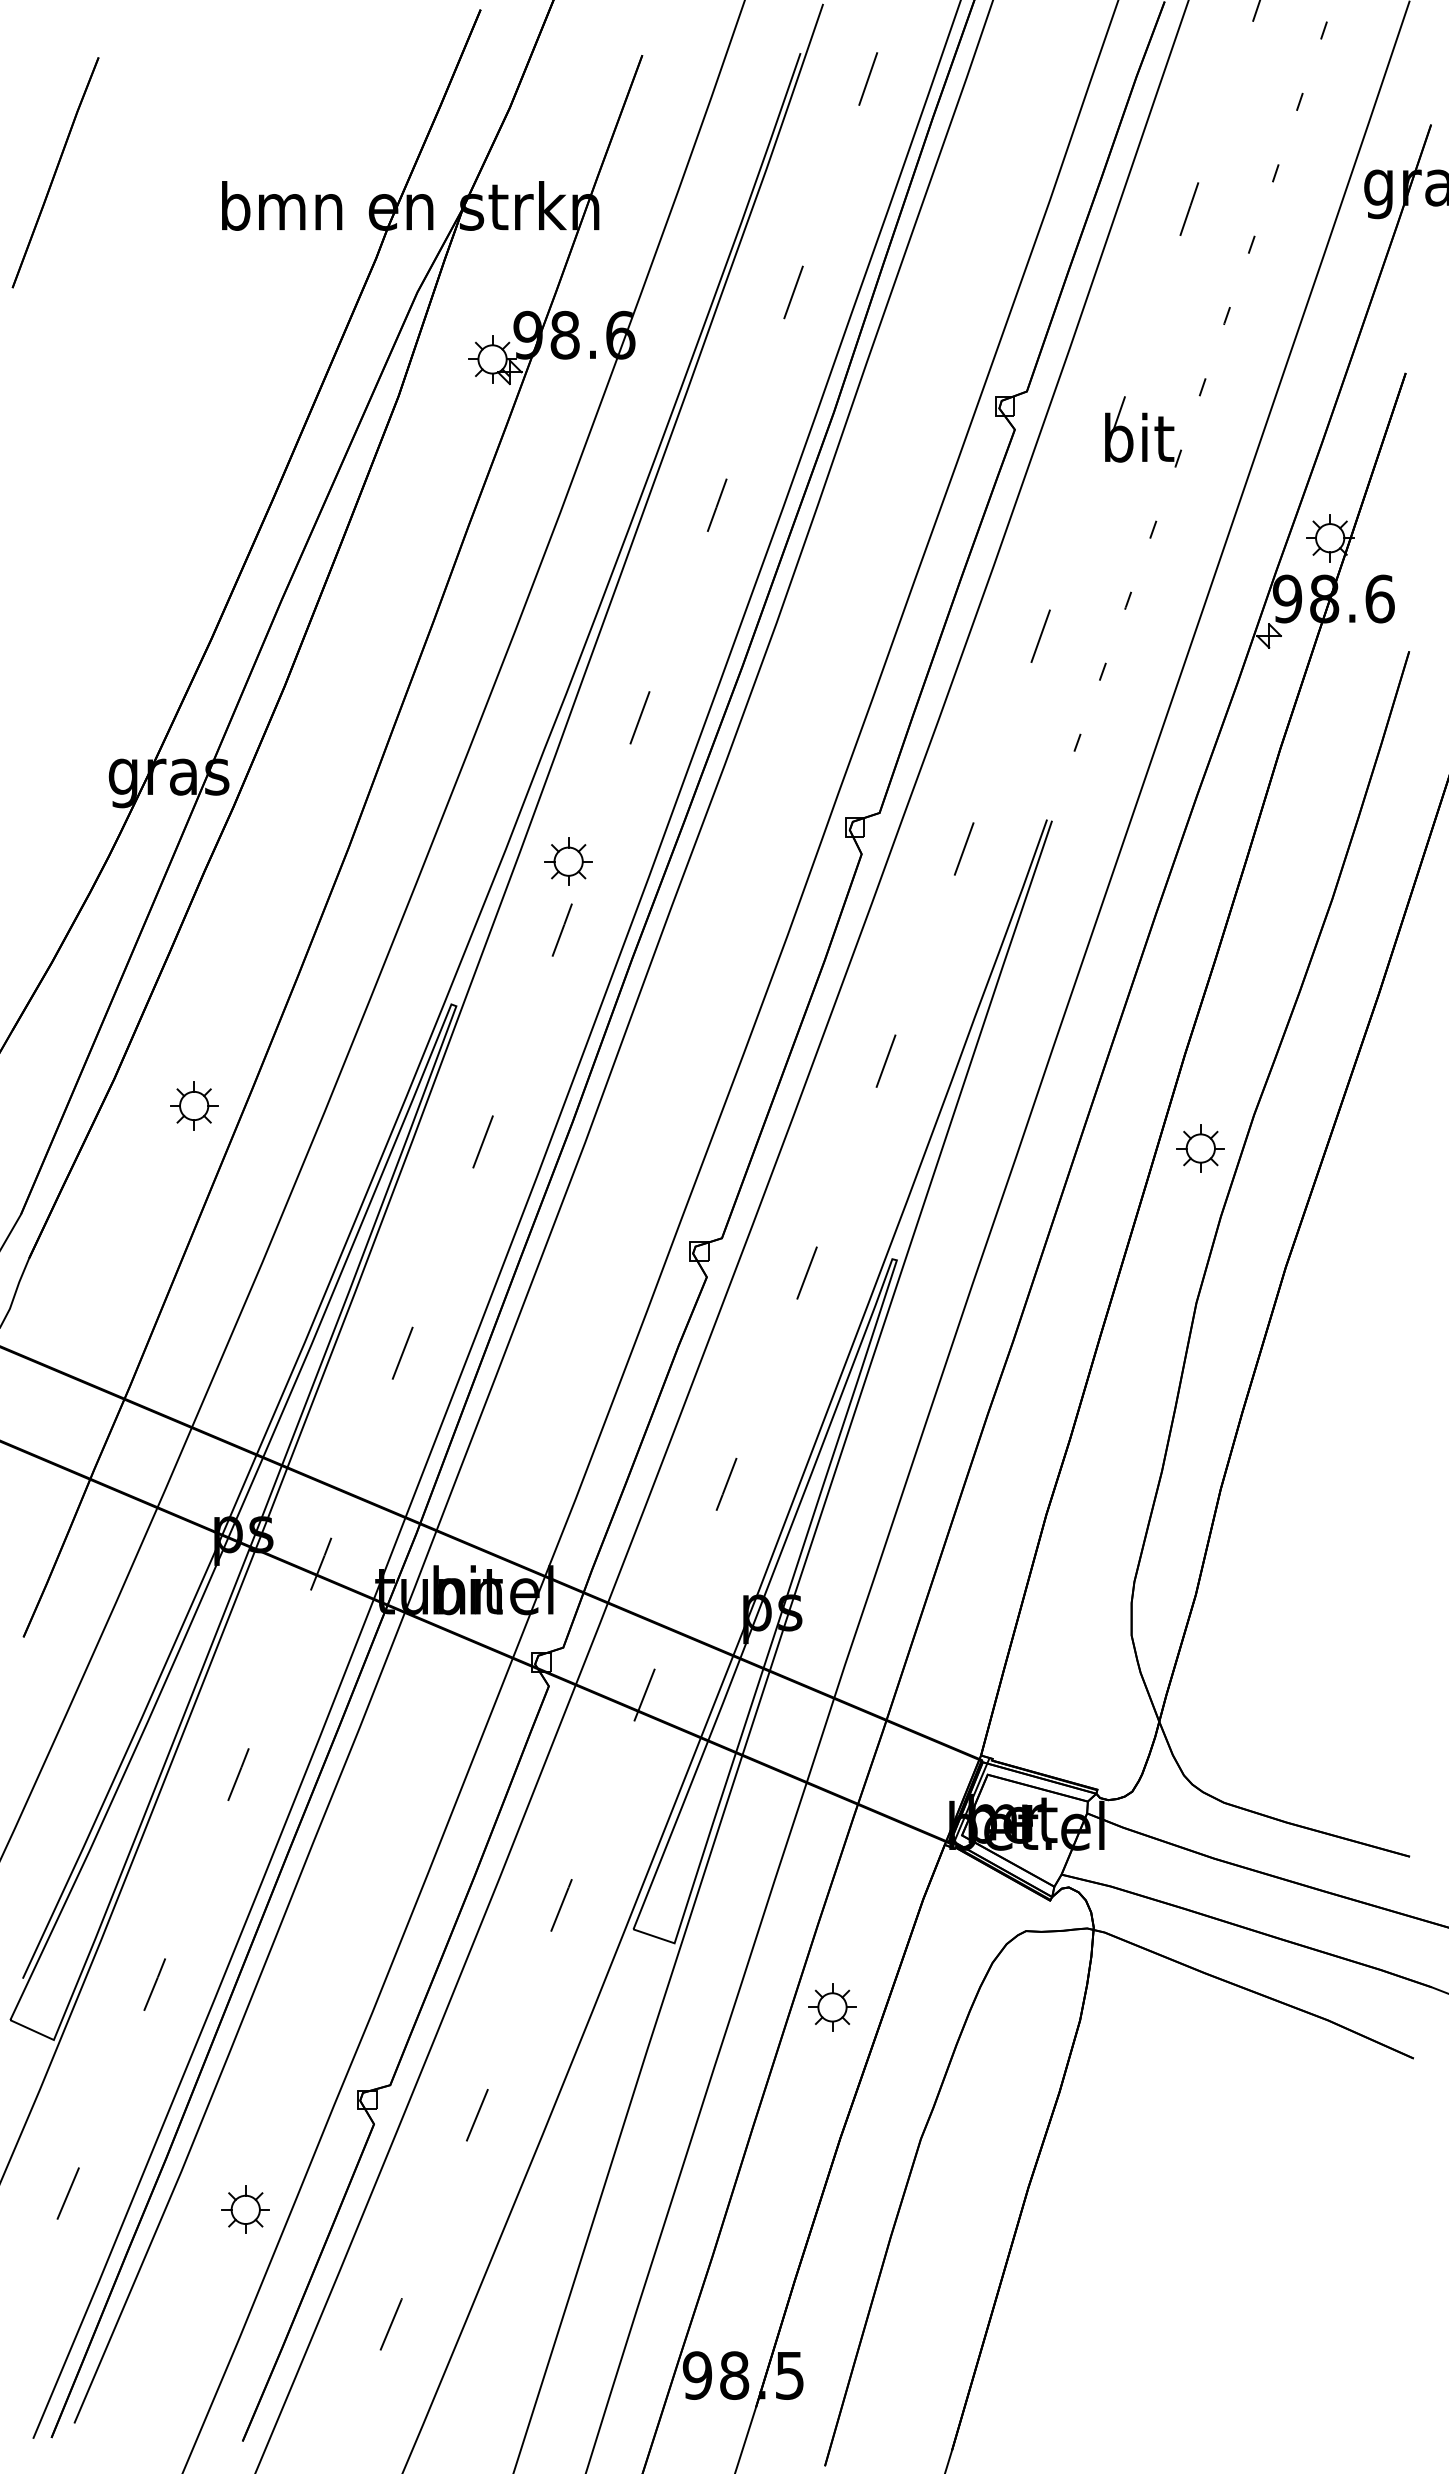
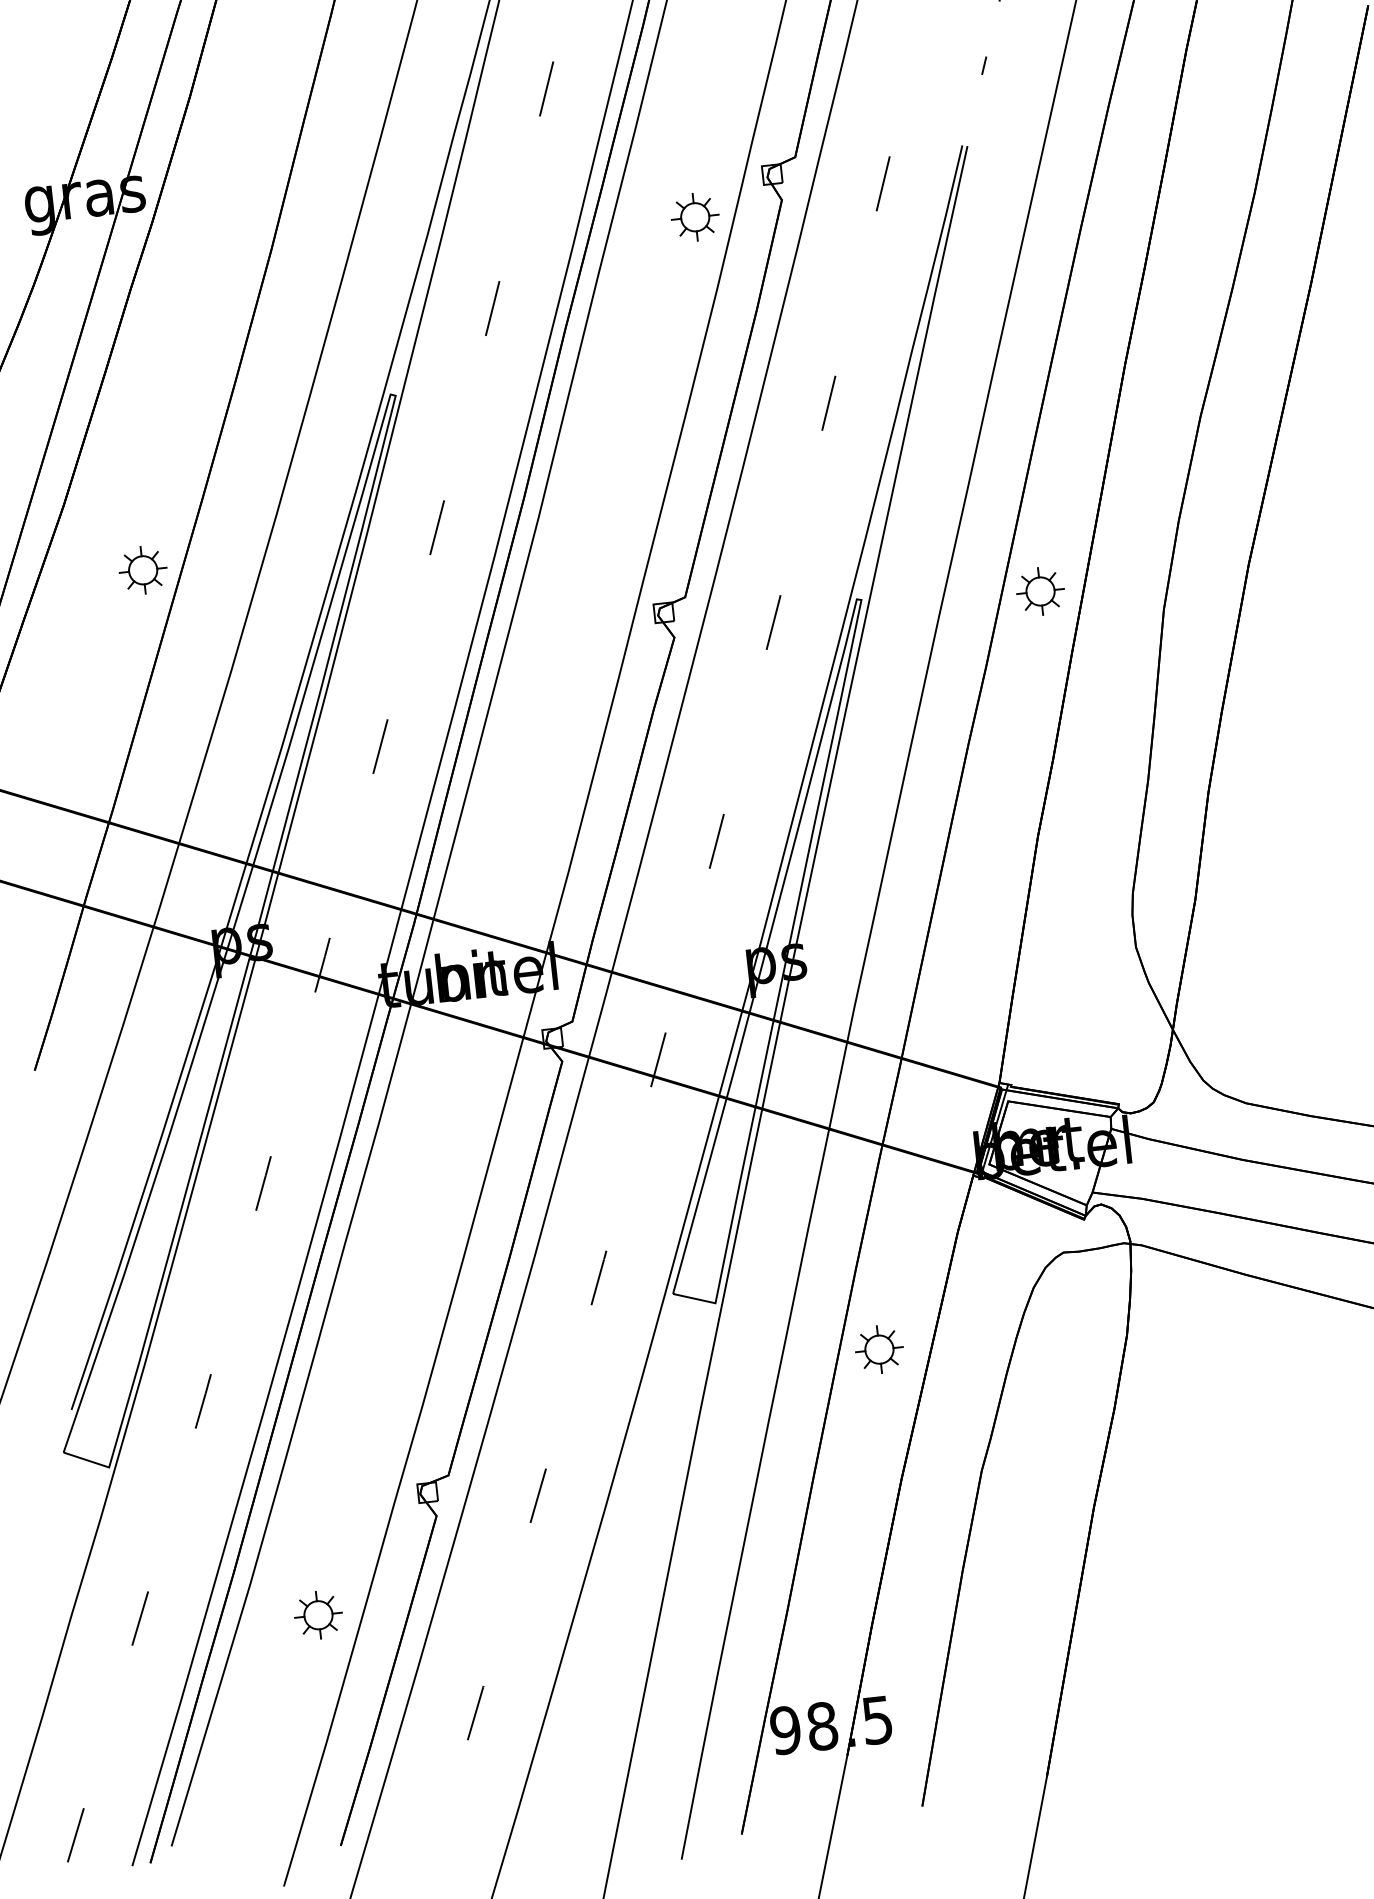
part: (568, 861) -> (695, 217), moved
part: (194, 1105) -> (143, 569), moved
part: (1200, 1148) -> (1040, 591), moved

